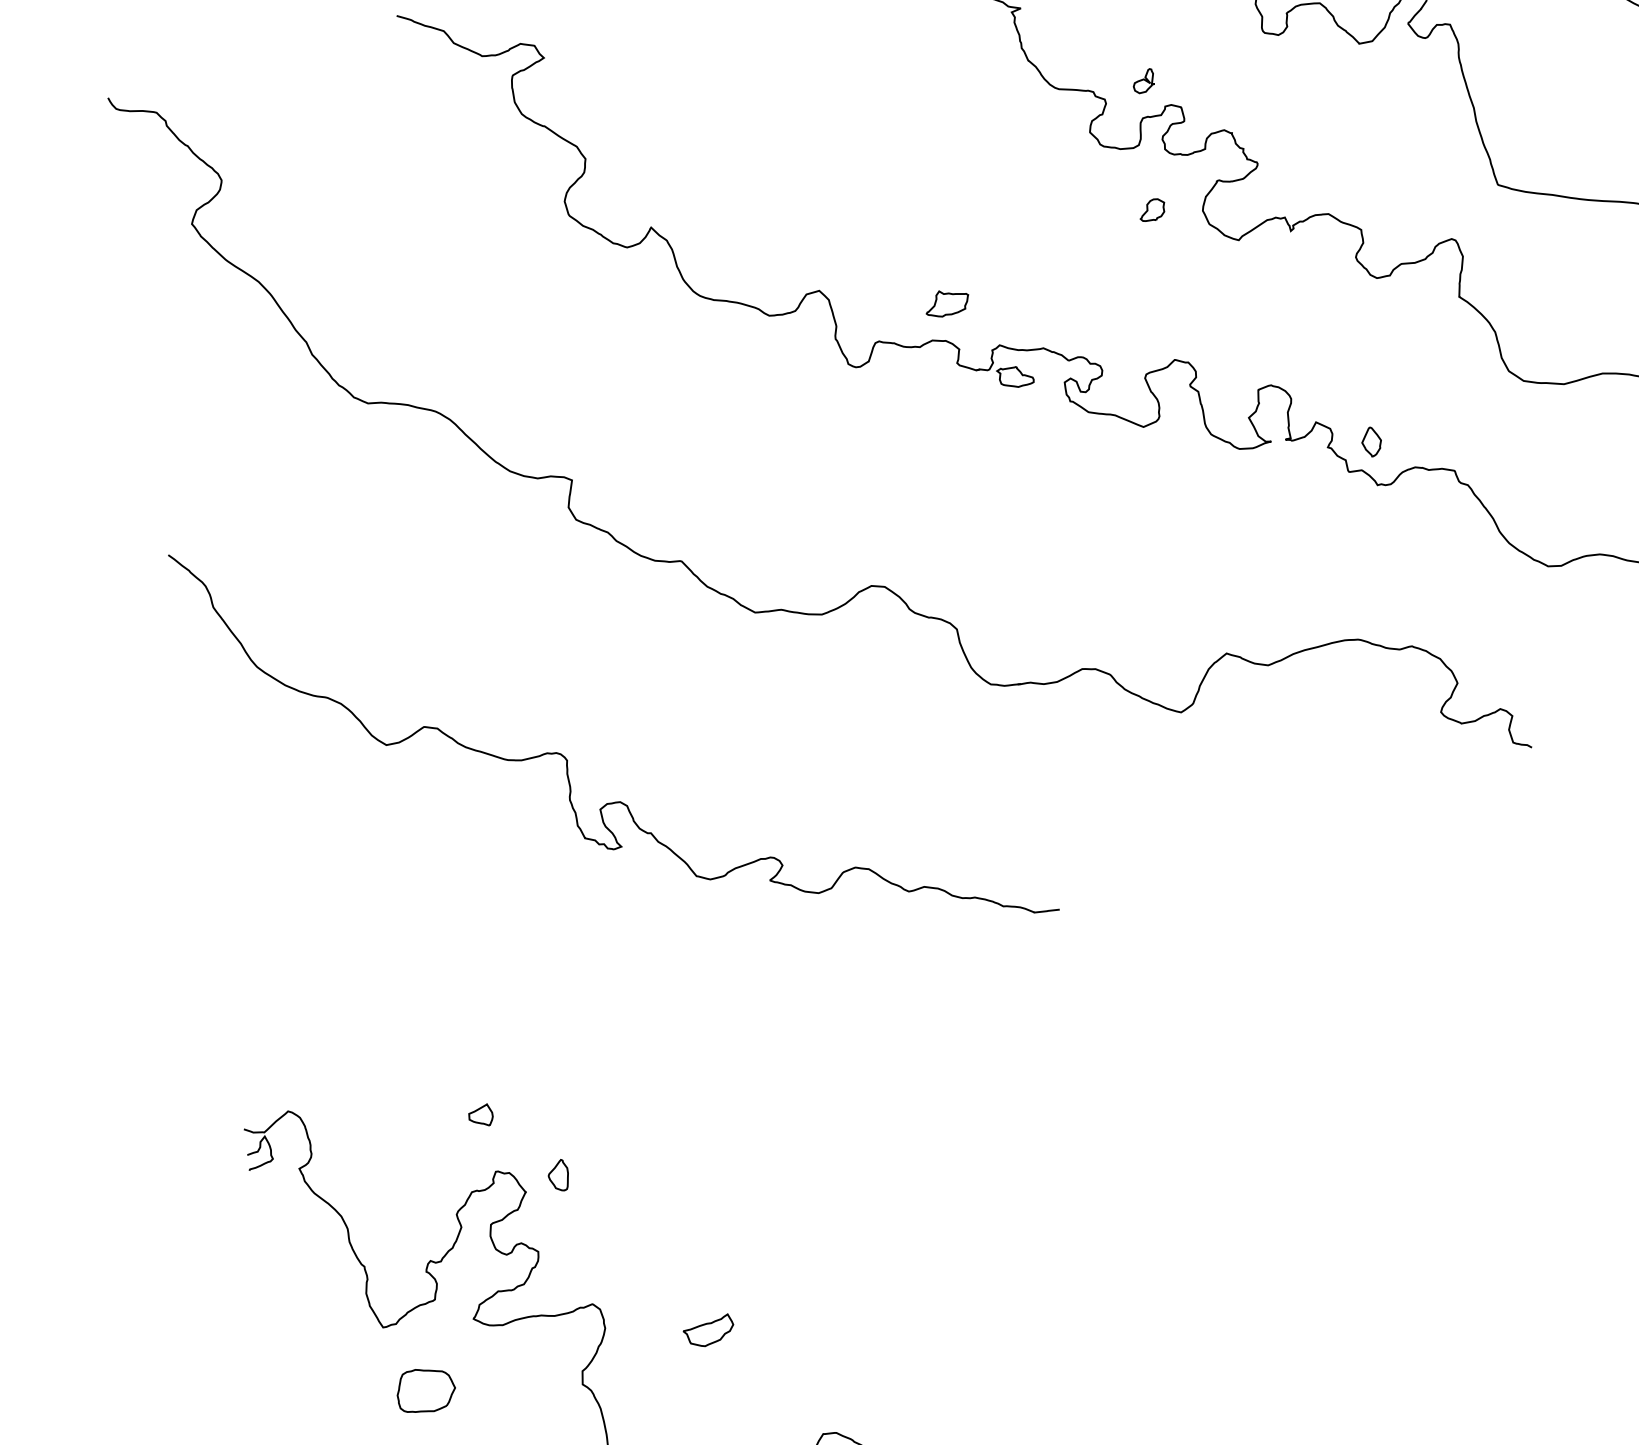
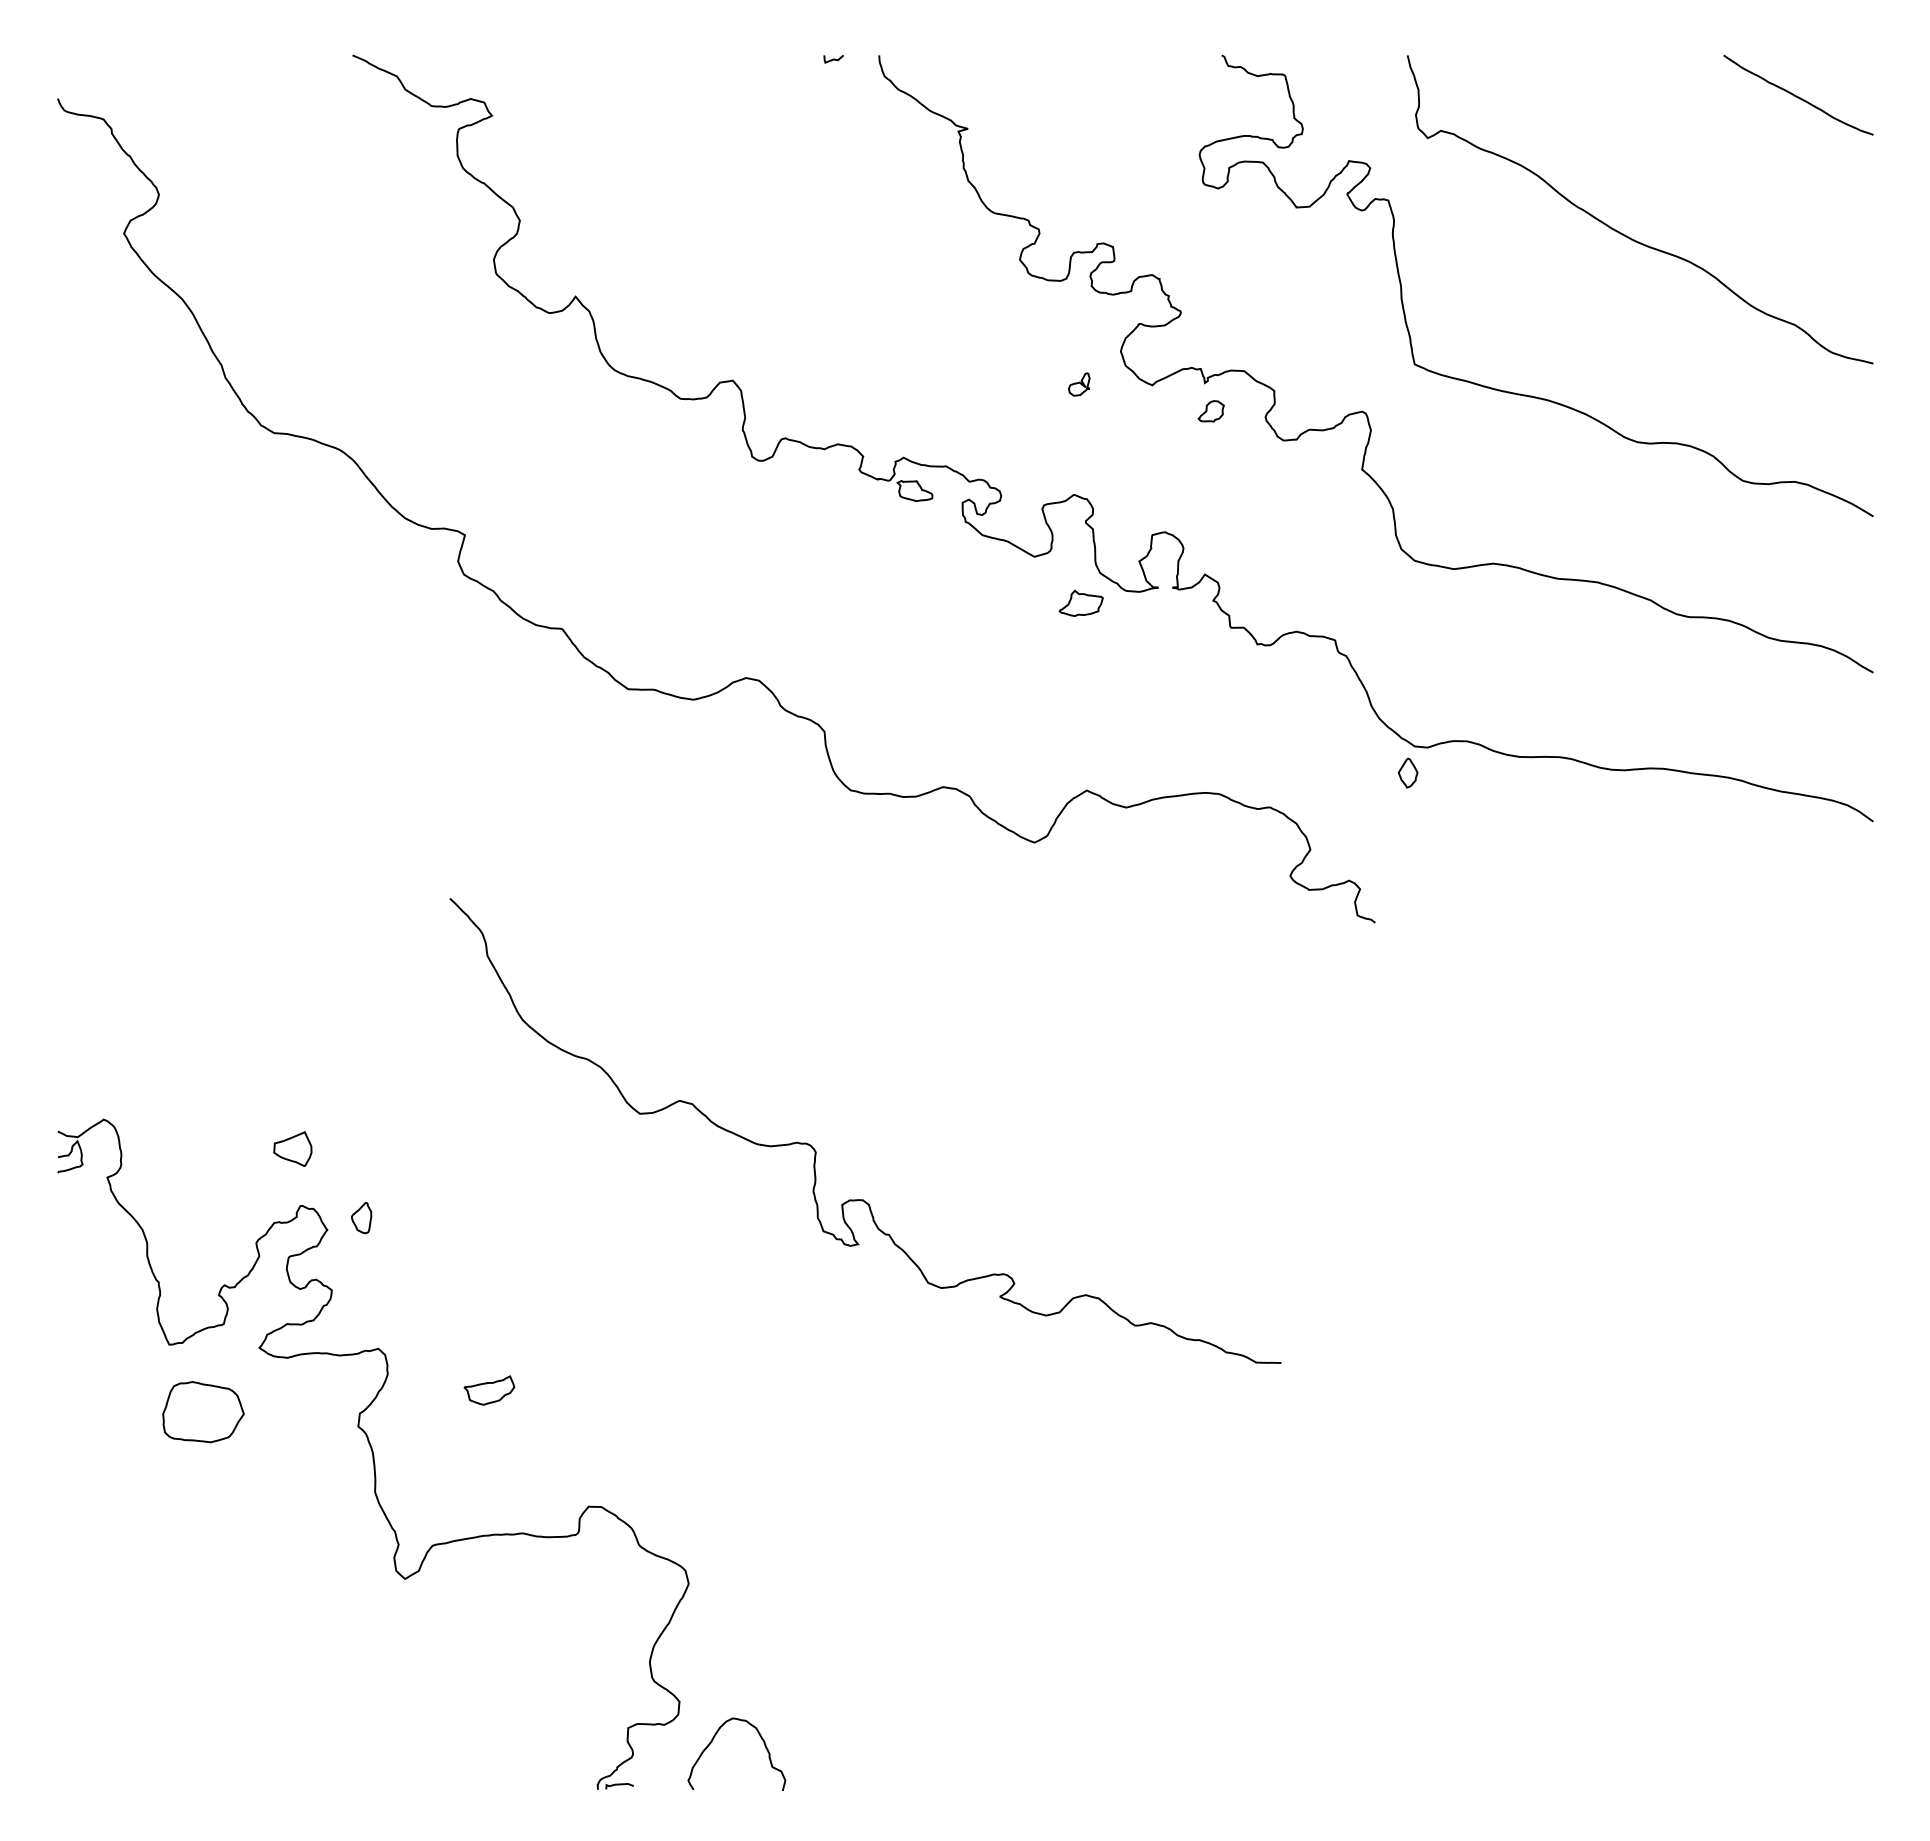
part: (1143, 81) -> (1079, 384), moved
part: (1151, 210) -> (1210, 411), moved
part: (946, 302) -> (1080, 602), moved
part: (1370, 441) -> (1407, 772), moved
curve: (567, 759) -> (816, 1151), moved
part: (480, 1115) -> (292, 1148), size x1.6
part: (426, 1389) -> (203, 1411), size x1.4

